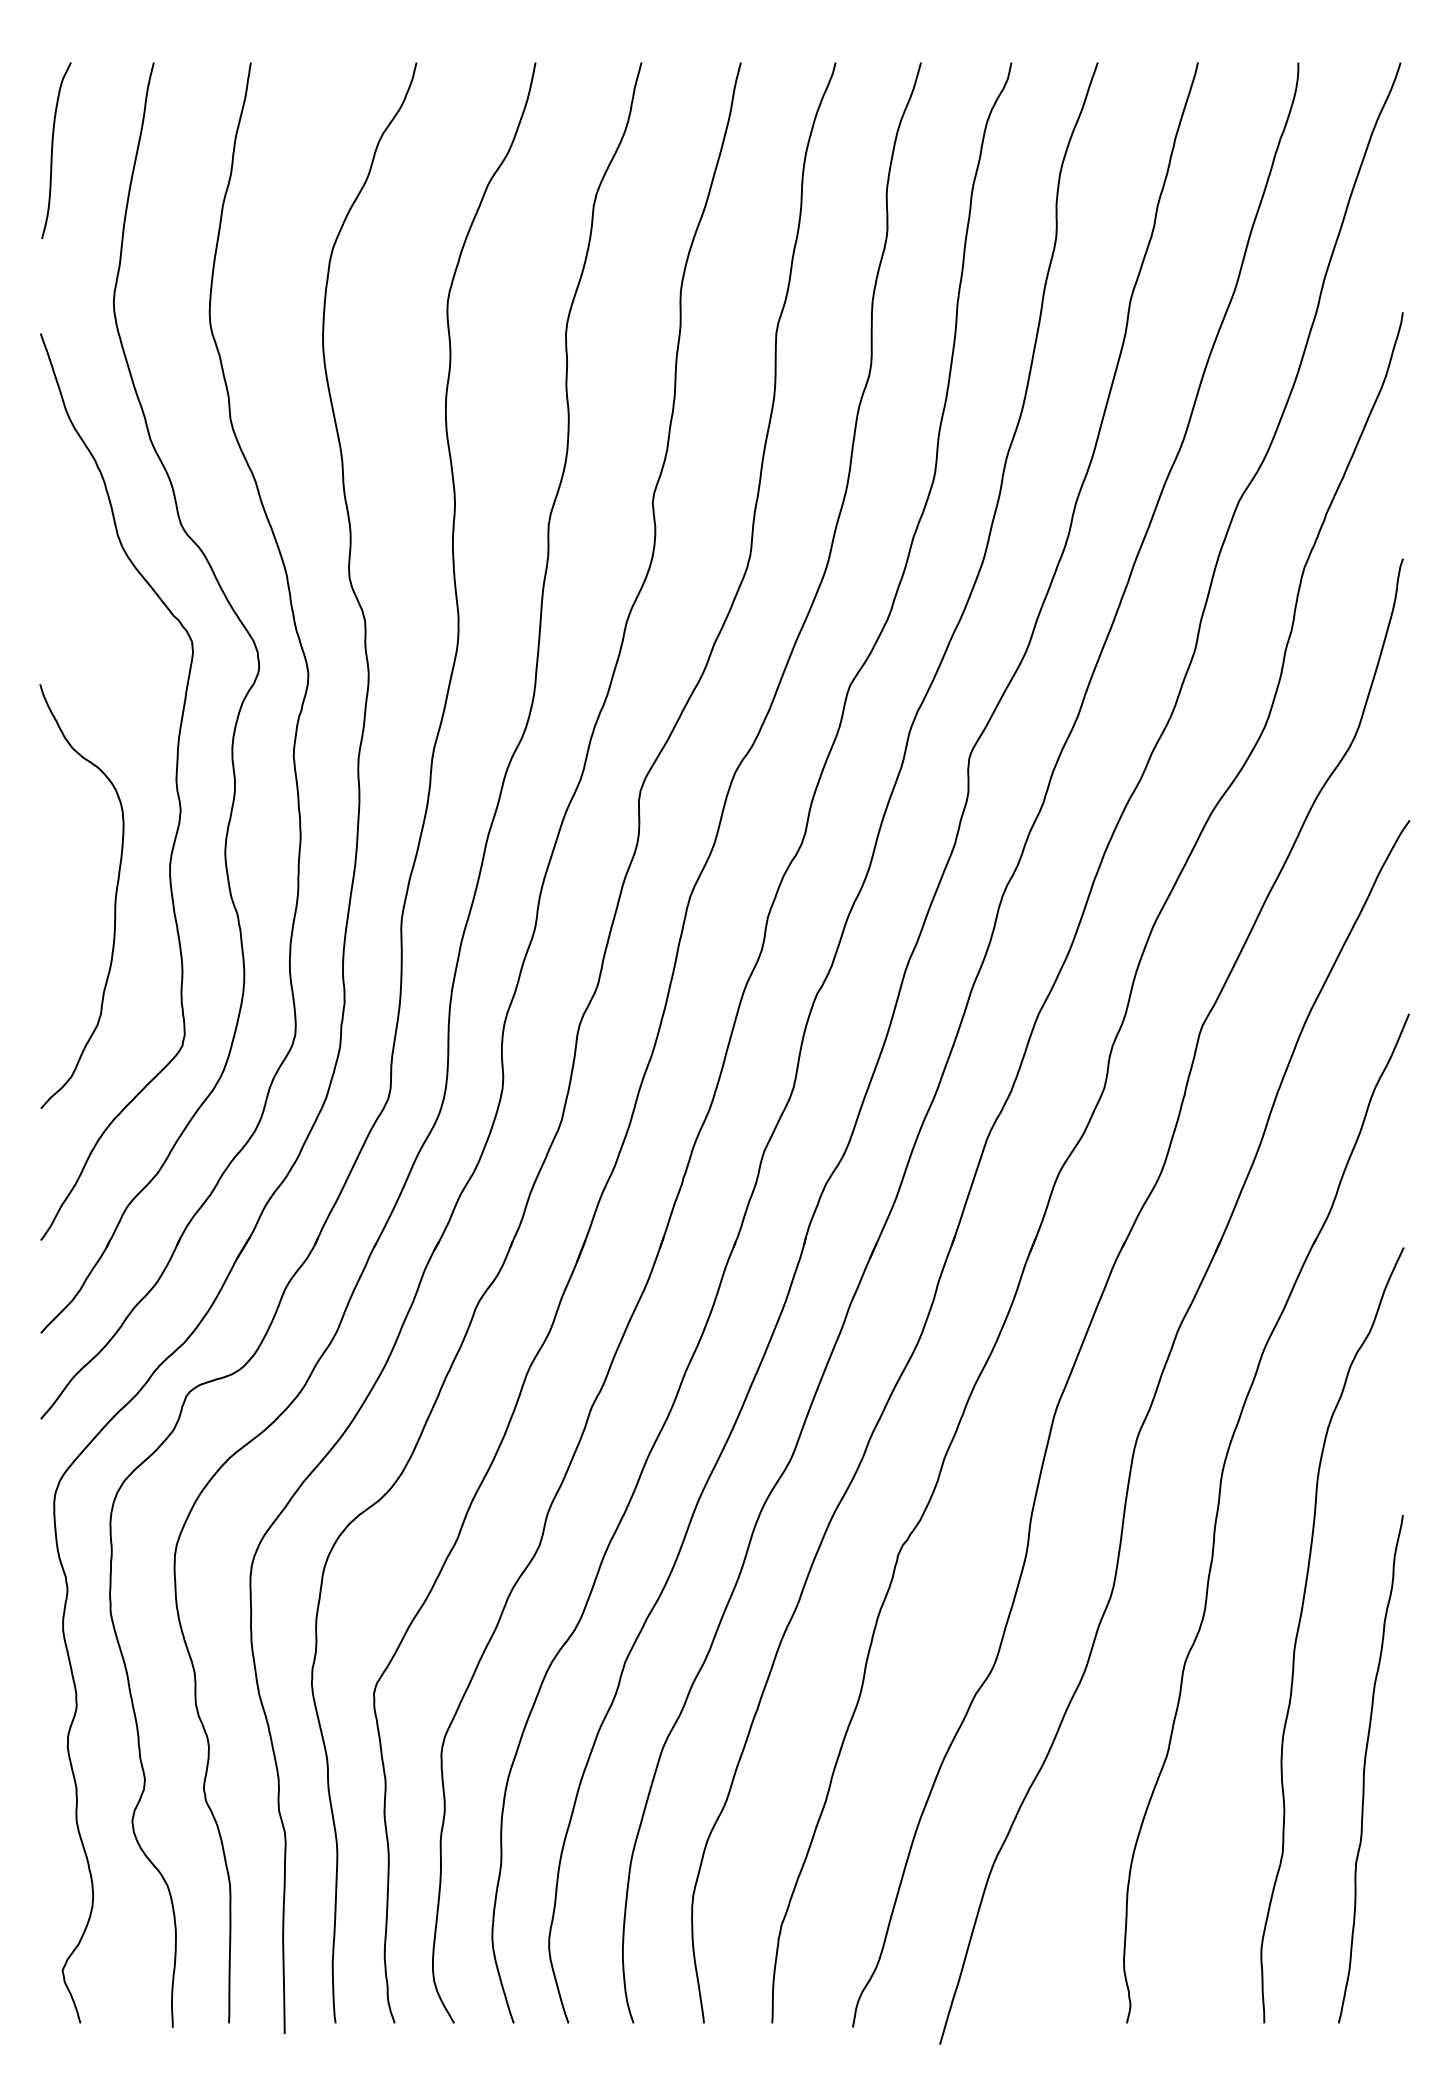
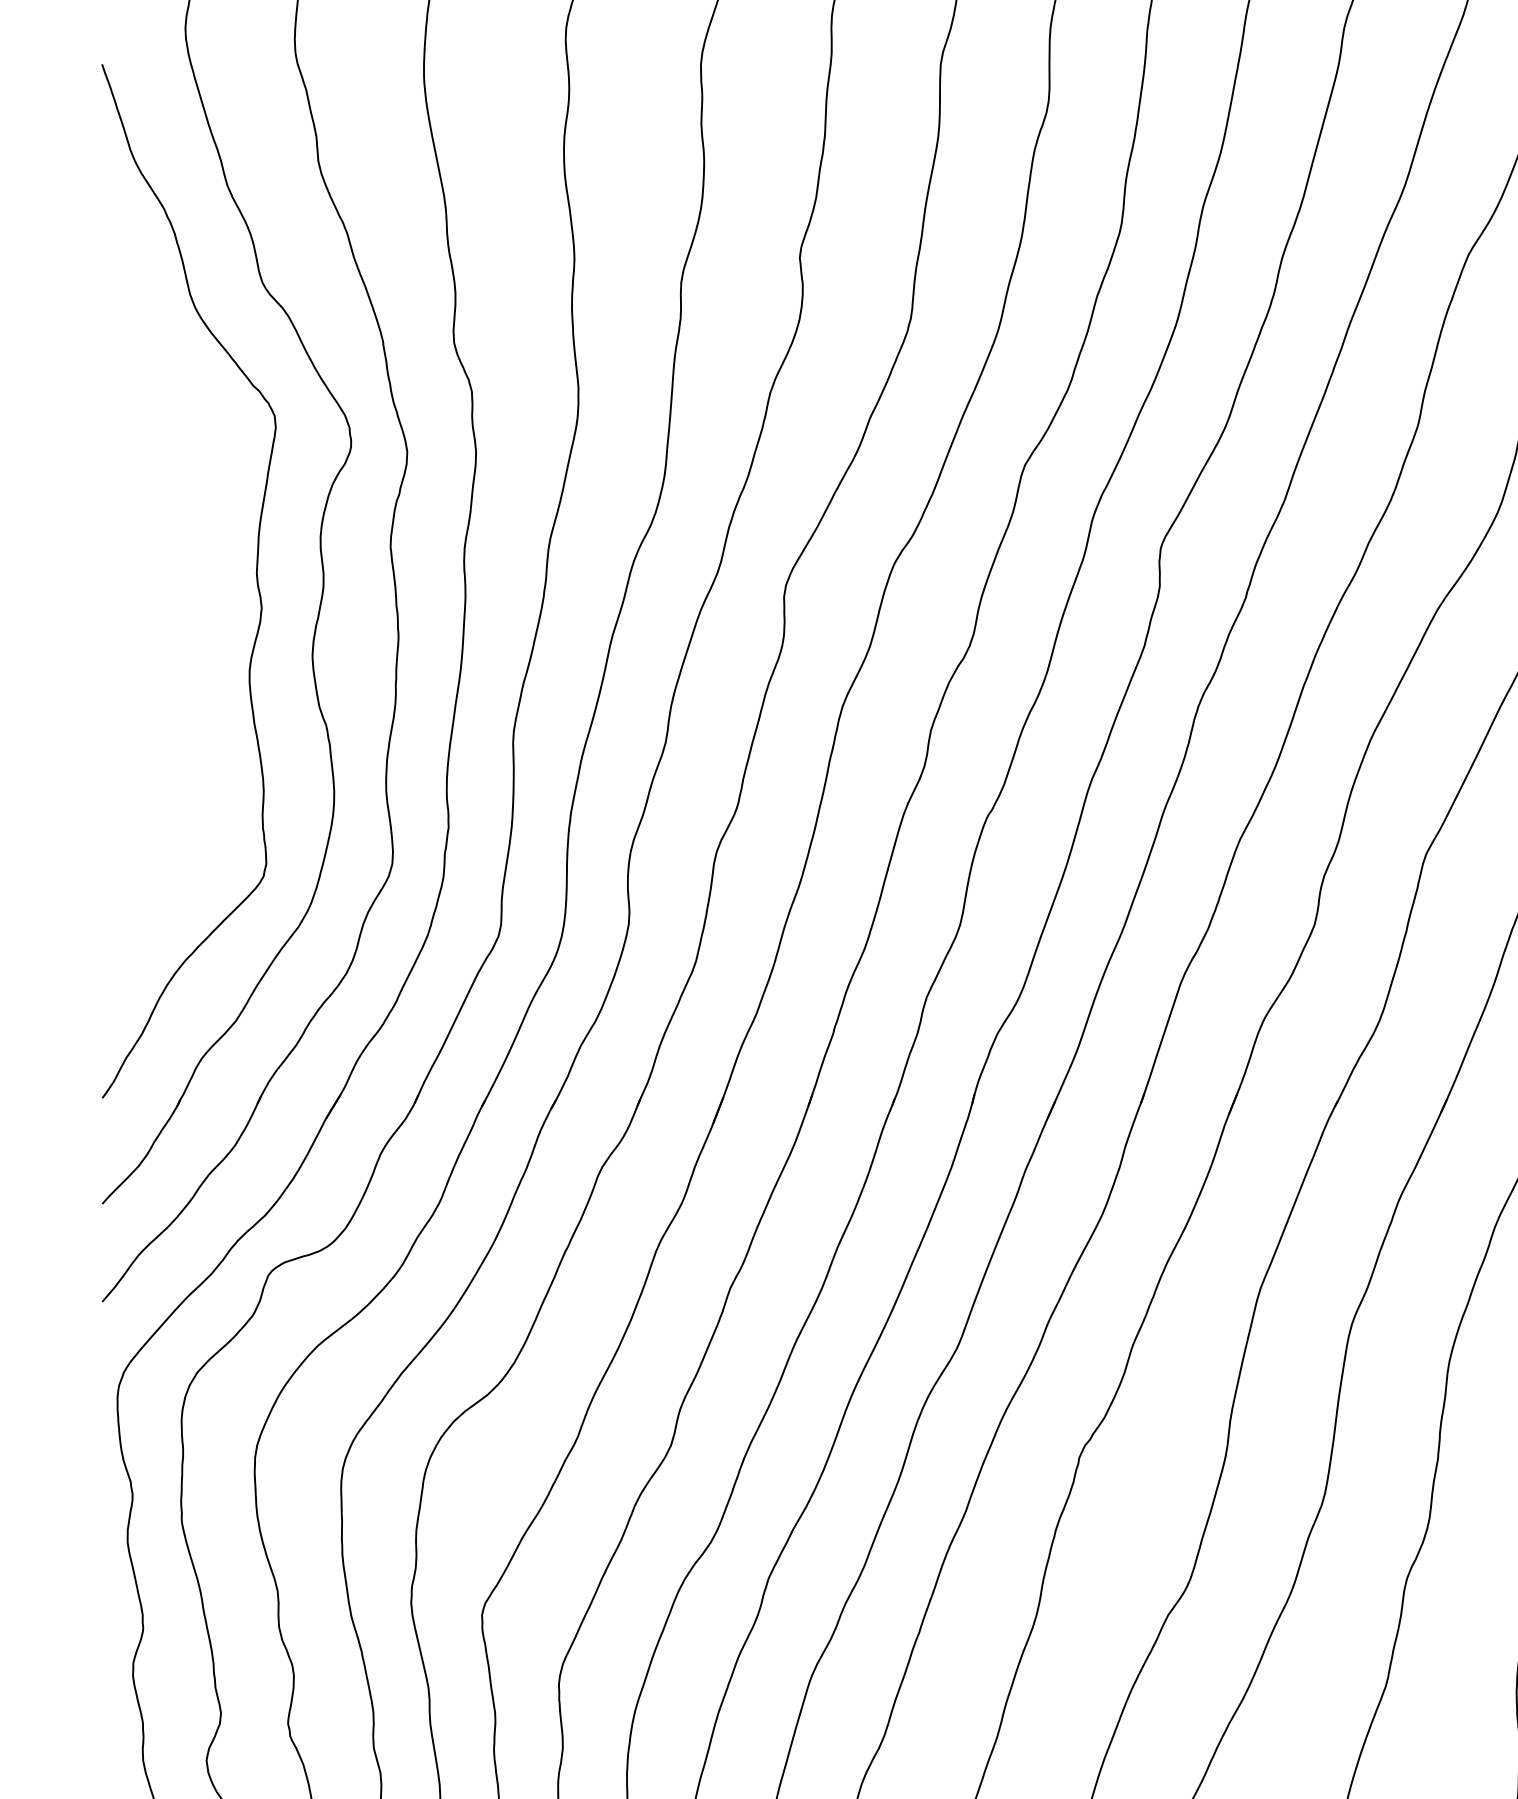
curve: (114, 898) -> (186, 708), removed

